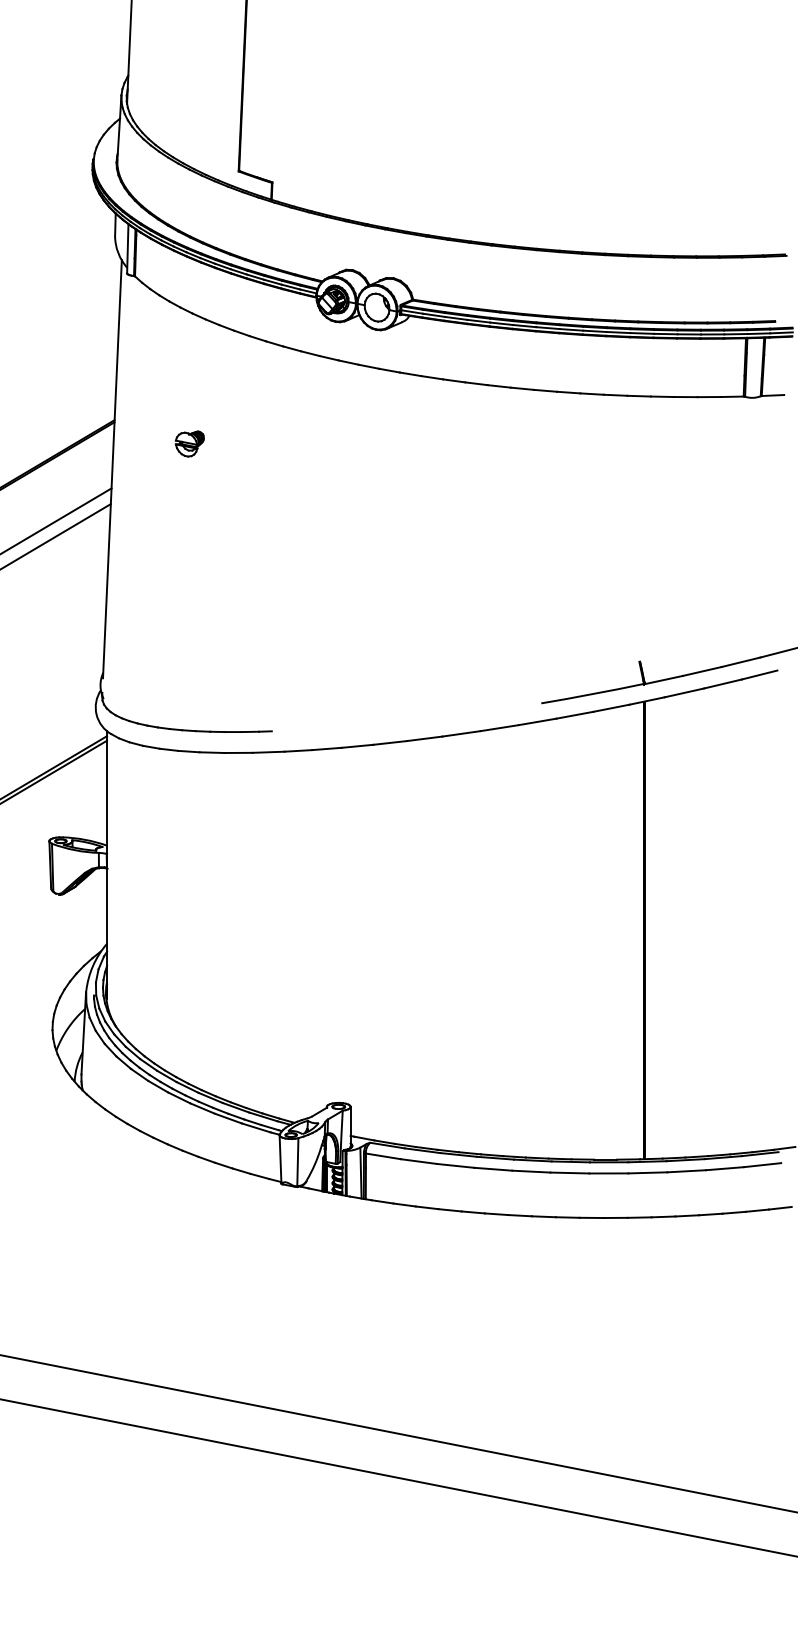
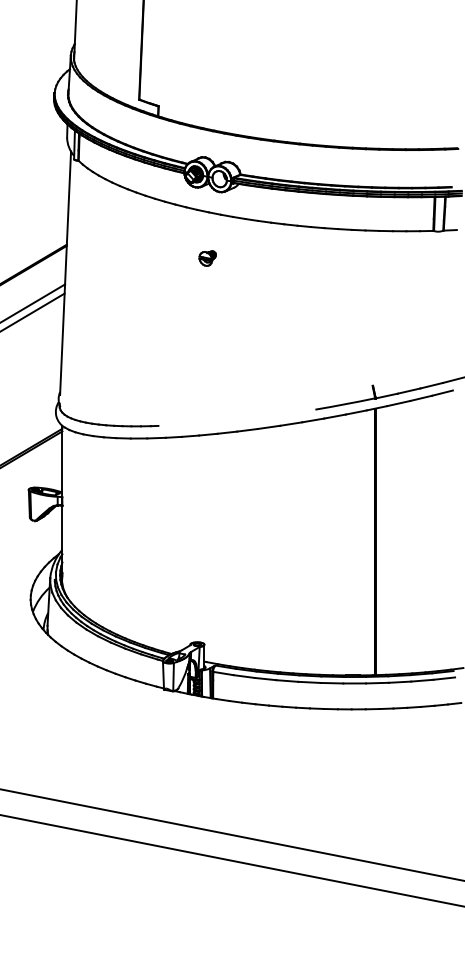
part: (189, 443) -> (207, 258), moved

